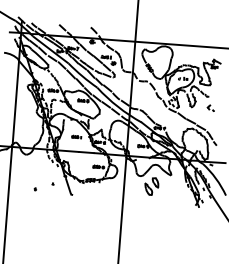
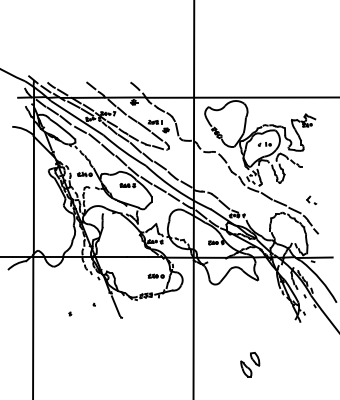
part: (210, 108) -> (311, 200), moved
part: (76, 136) -> (122, 236), removed
part: (151, 186) -> (250, 364), moved

